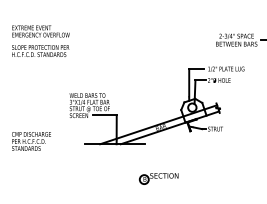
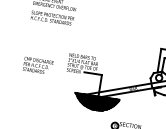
text: (31, 141) -> (38, 65), moved
hatch: (114, 153) -> (95, 103), added

